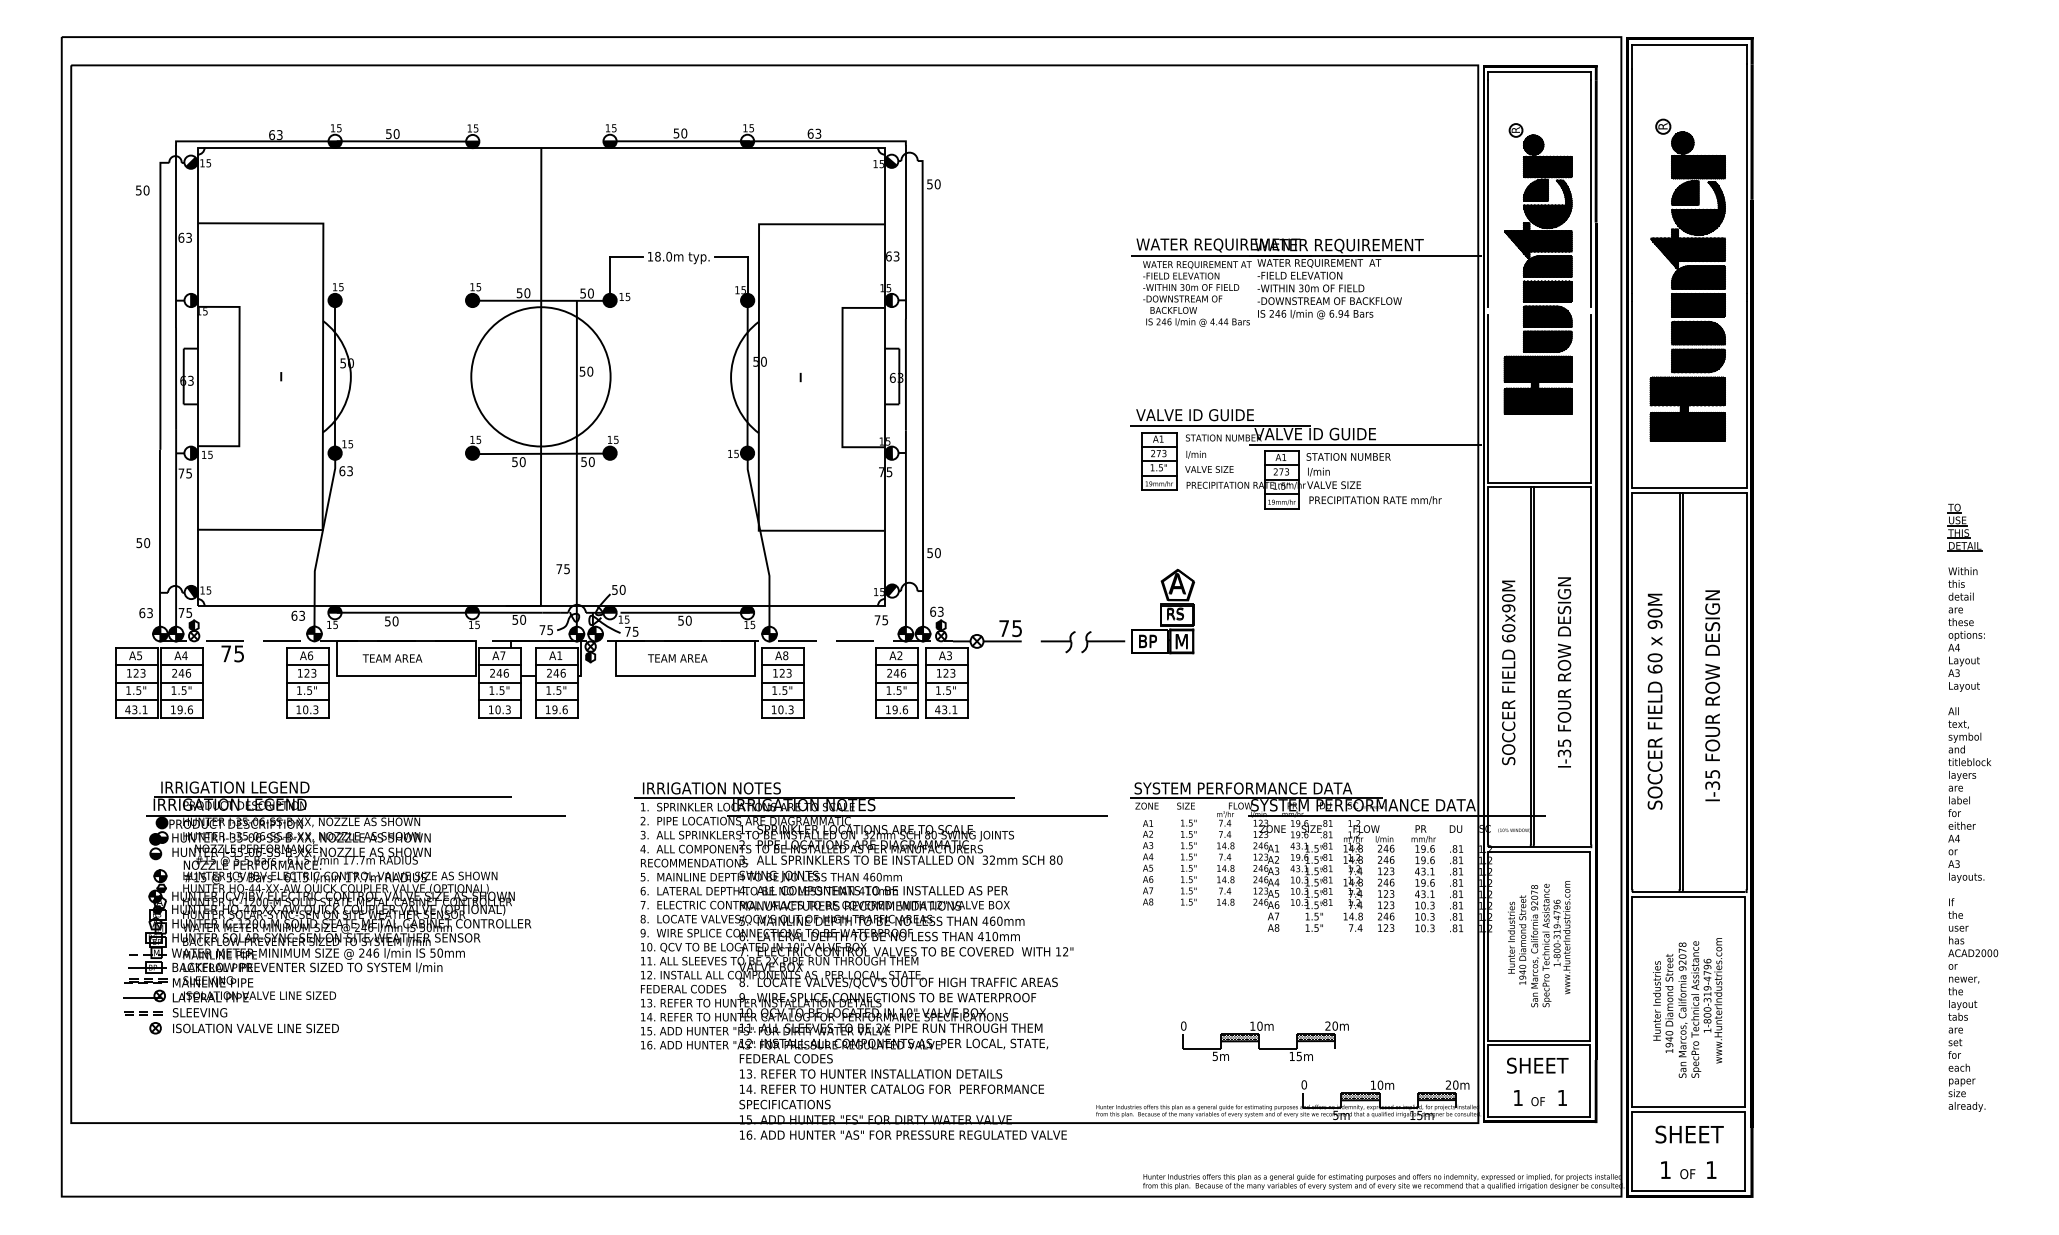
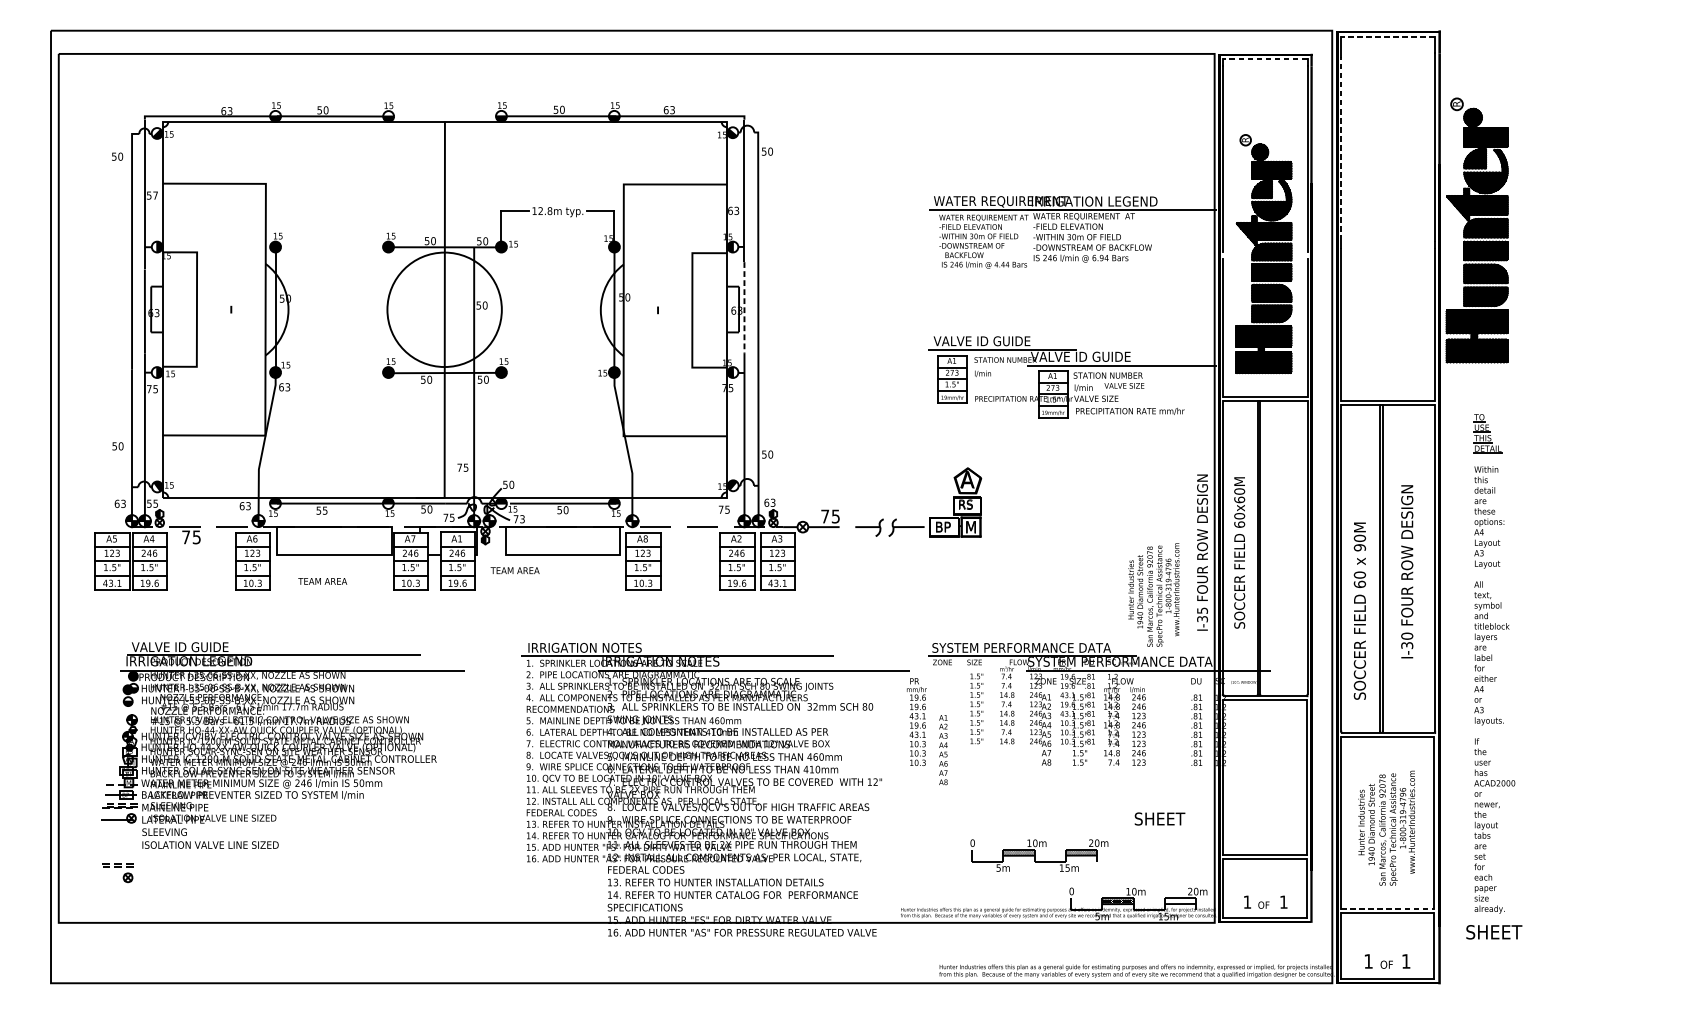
line: (1689, 44) -> (1388, 36), solid -> dashed
line: (1539, 72) -> (1264, 59), solid -> dashed
line: (1632, 181) -> (1341, 149), solid -> dashed
text: (184, 237) -> (151, 195), 63 -> 57
text: (1339, 245) -> (1100, 201), WATER REQUIREMENT -> IRRIGATION LEGEND
text: (663, 256) -> (545, 210), 18.0m -> 12.8m
part: (1537, 268) -> (1263, 253), moved
part: (1687, 279) -> (1476, 229), moved
line: (905, 374) -> (744, 307), solid -> dashed
text: (1209, 469) -> (1124, 385), moved
text: (1508, 608) -> (1239, 500), 60x90M -> 60x60M
text: (181, 612) -> (149, 503), 75 -> 55
text: (395, 621) -> (325, 510), 50 -> 55
text: (635, 630) -> (522, 518), 75 -> 73
text: (392, 658) -> (322, 581), moved
text: (677, 658) -> (514, 570), moved
text: (1564, 672) -> (1202, 552), moved
text: (1654, 701) -> (1359, 611), moved
text: (1712, 773) -> (1407, 635), I-35 -> I-30
text: (234, 787) -> (192, 647), IRRIGATION LEGEND -> VALVE ID GUIDE
part: (1972, 807) -> (1494, 663), moved
text: (1148, 862) -> (943, 749), moved
text: (1423, 878) -> (916, 721), moved
text: (1539, 944) -> (1154, 595), moved
part: (143, 1015) -> (118, 867), moved
text: (1537, 1065) -> (1159, 818), moved
hatch: (1436, 1097) -> (1180, 901), removed
line: (1688, 1106) -> (1387, 909), solid -> dashed
text: (1689, 1134) -> (1494, 932), moved

